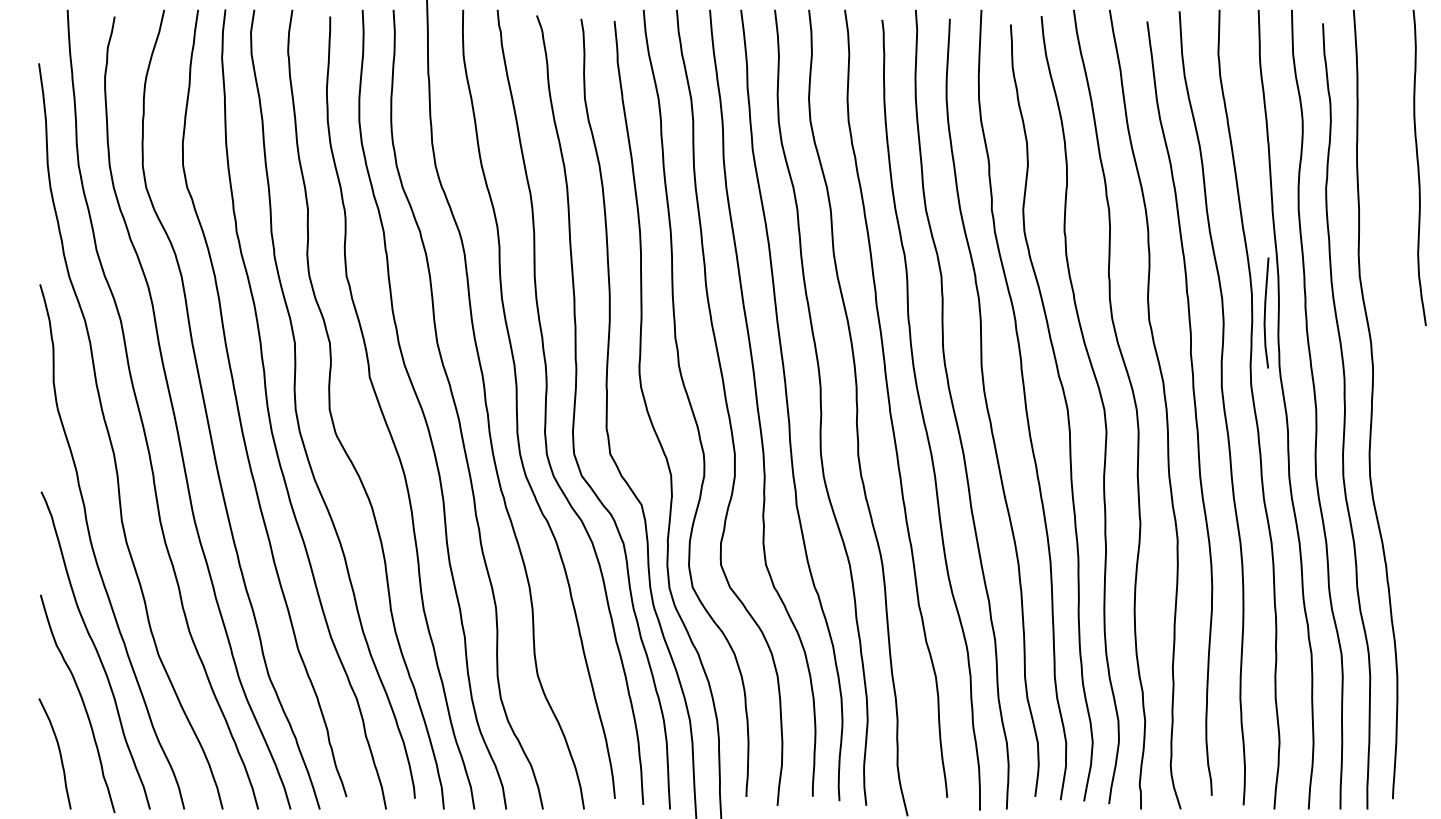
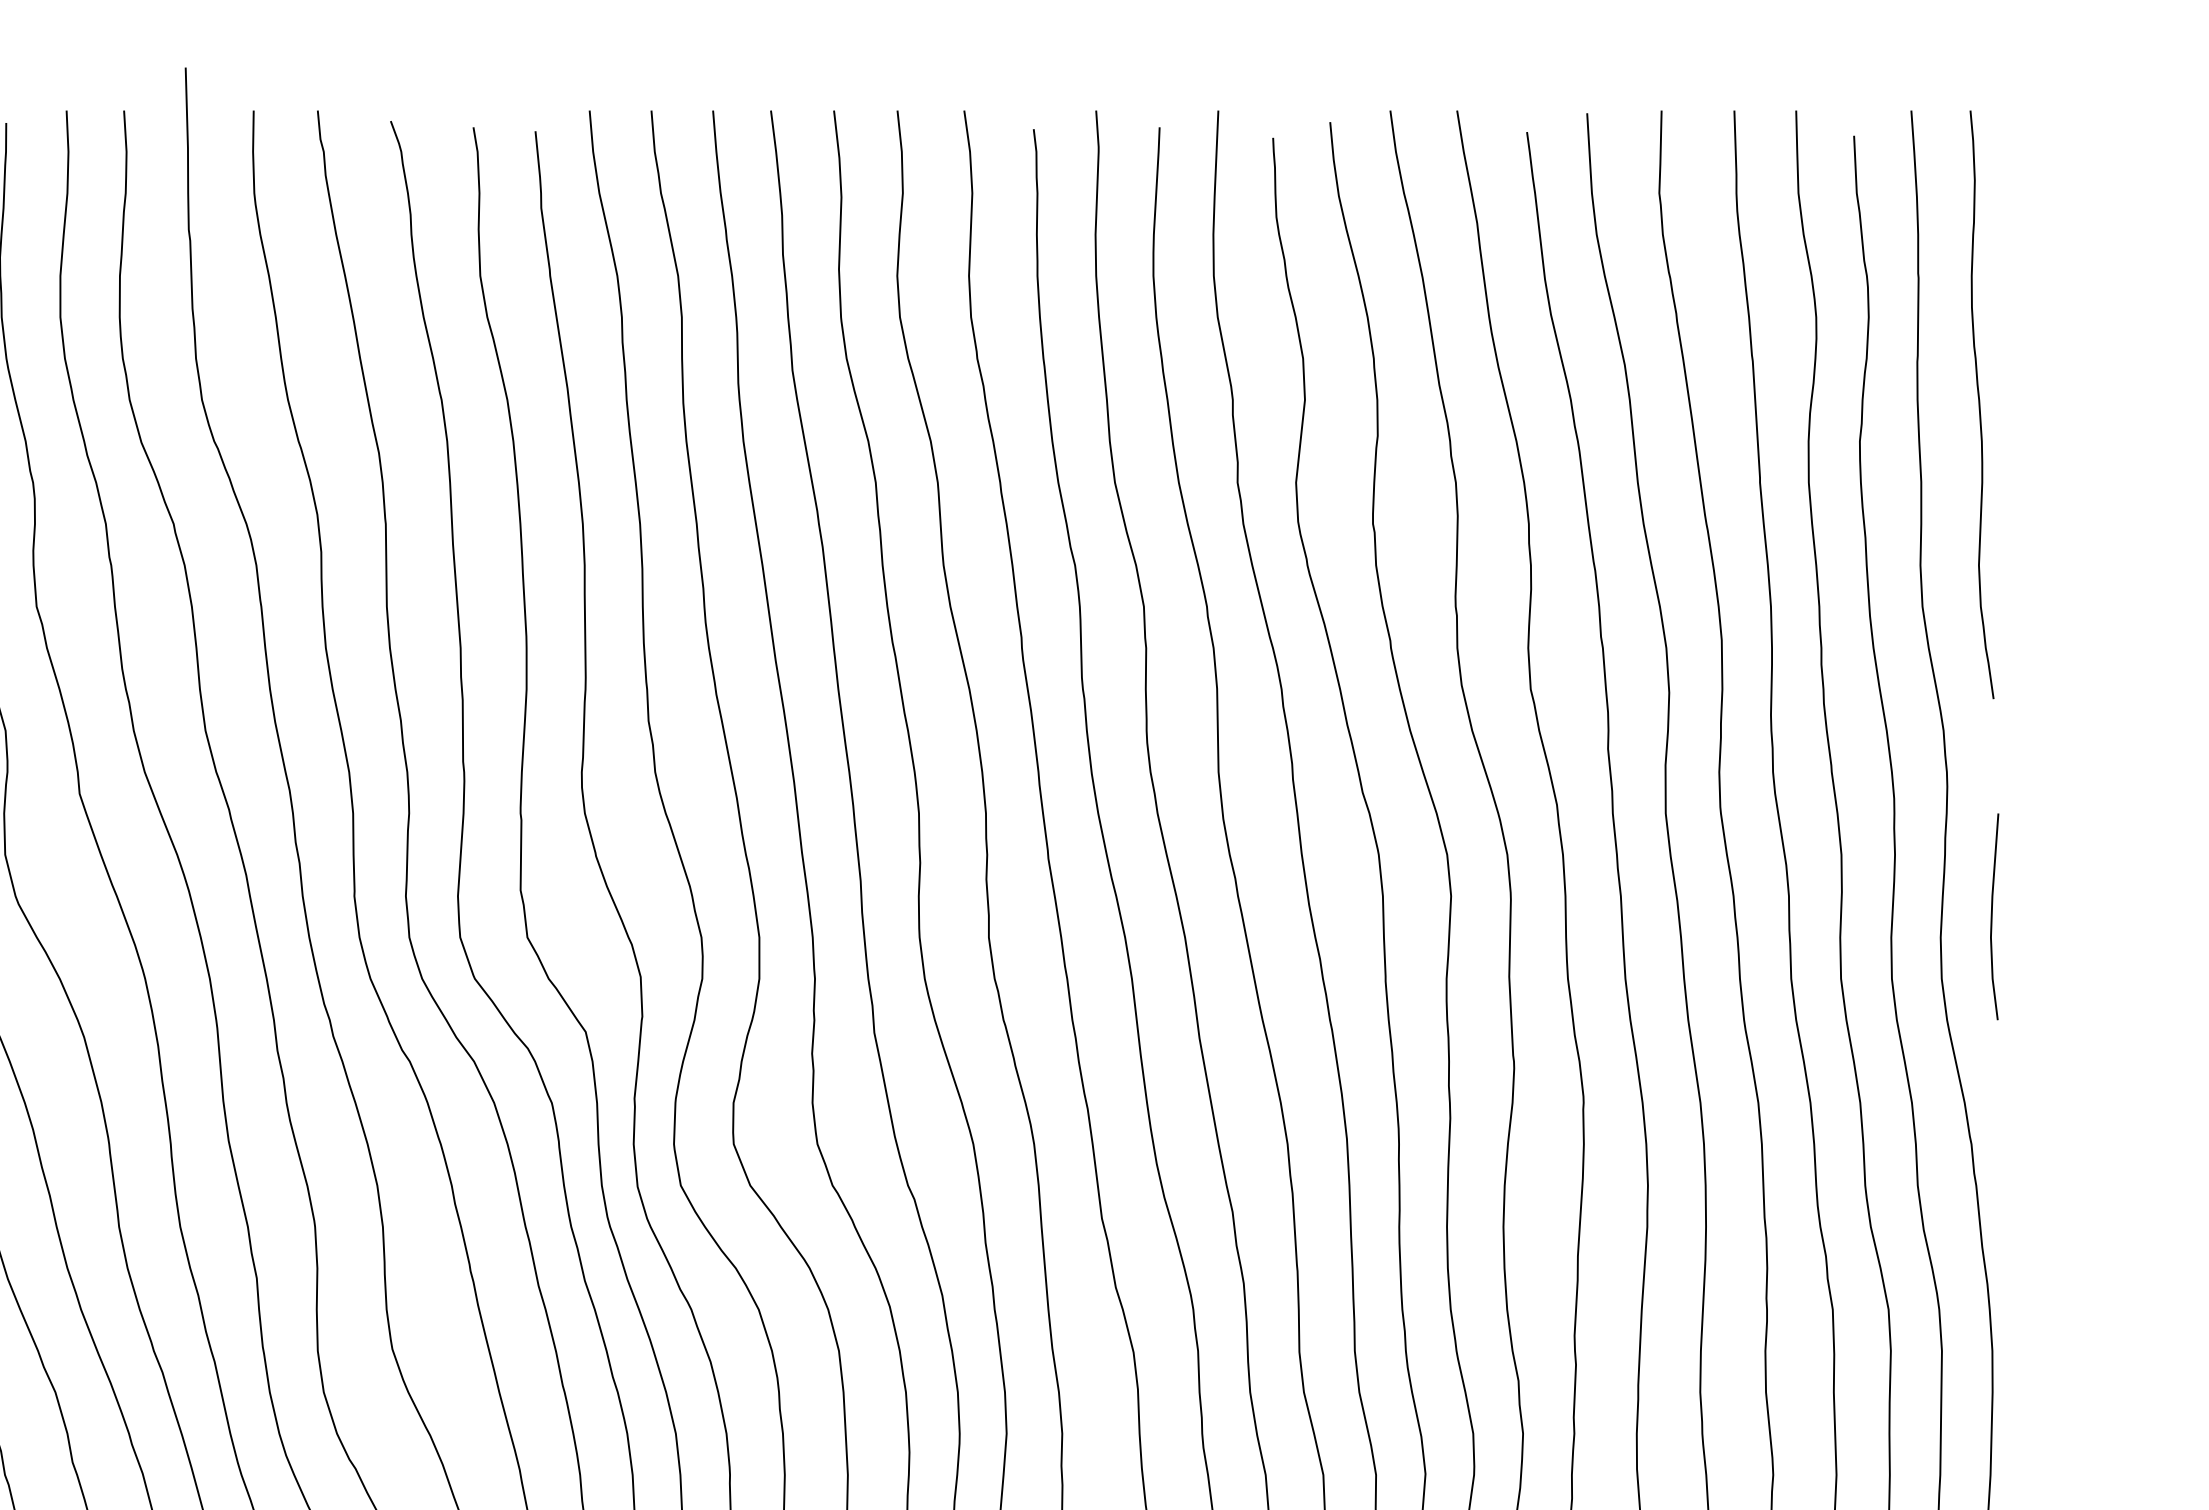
curve: (1419, 167) -> (1981, 404), moved
line: (1265, 312) -> (1992, 915), moved

